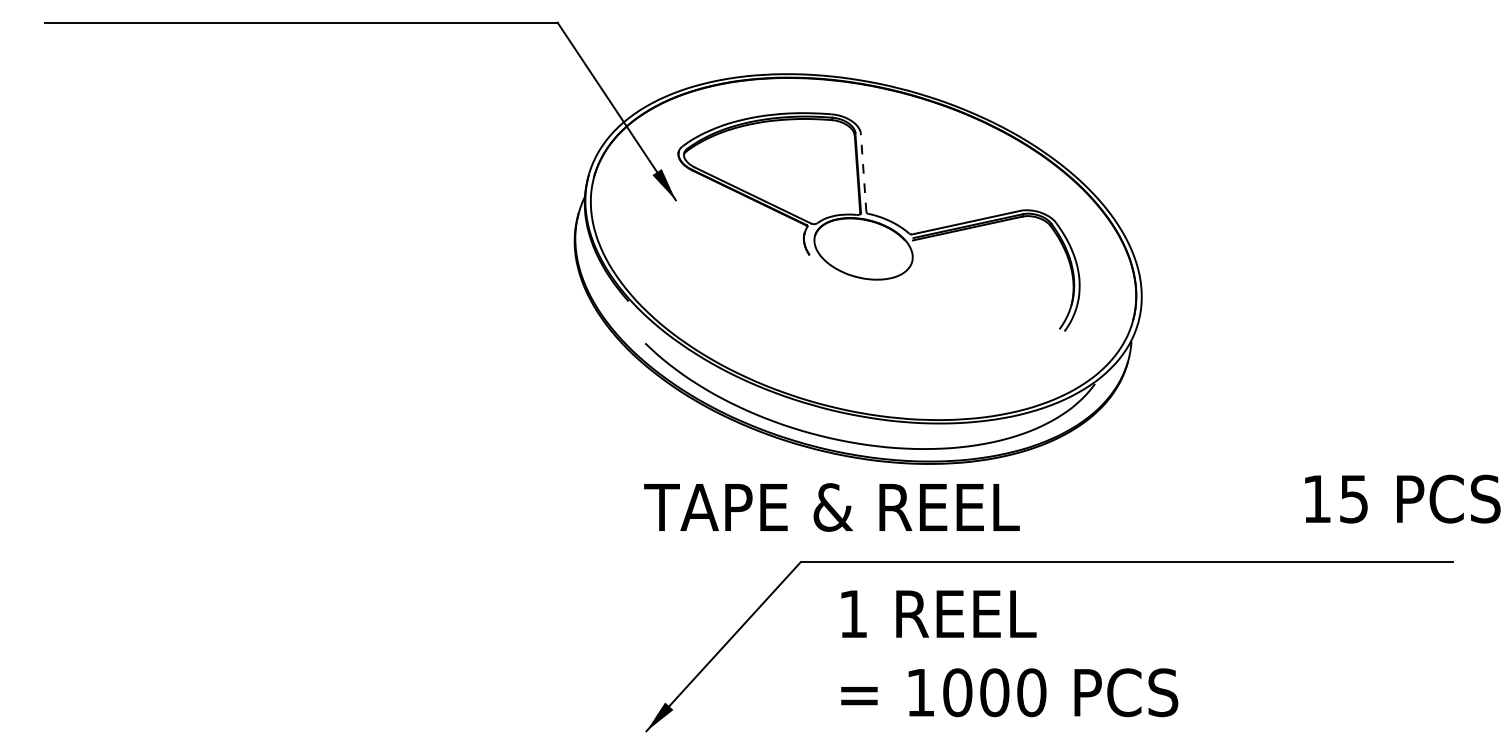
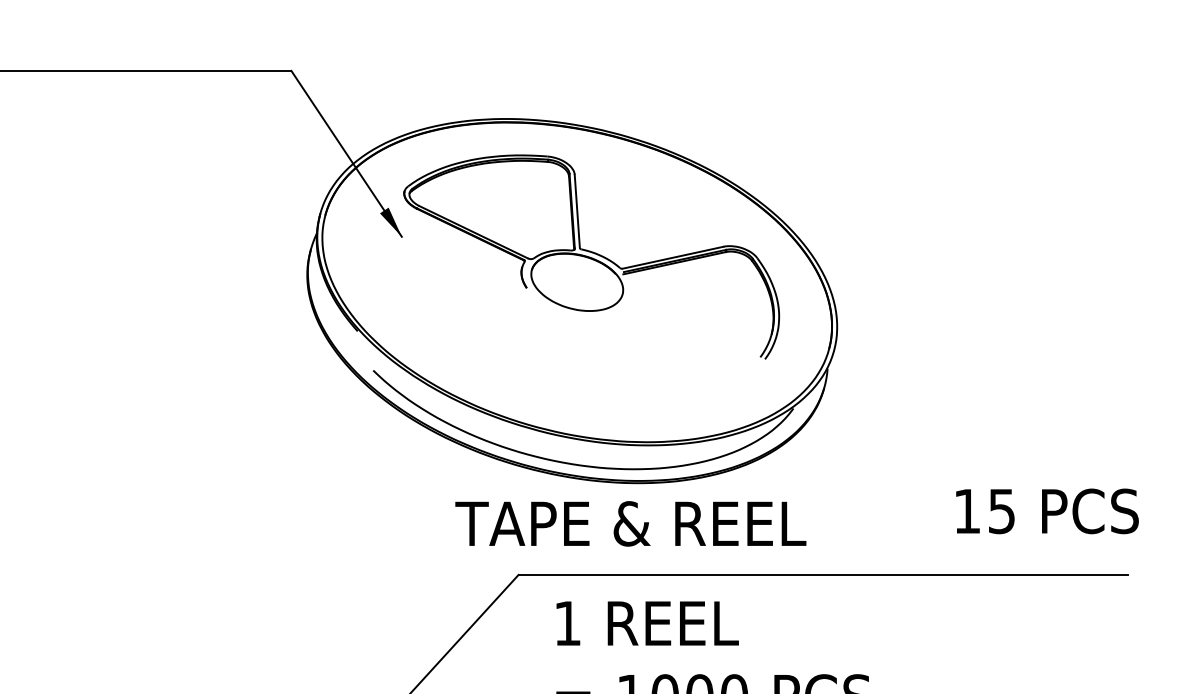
line: (863, 172) -> (577, 210), dashed -> solid
text: (1402, 498) -> (1047, 510), moved
text: (831, 507) -> (630, 523), moved

